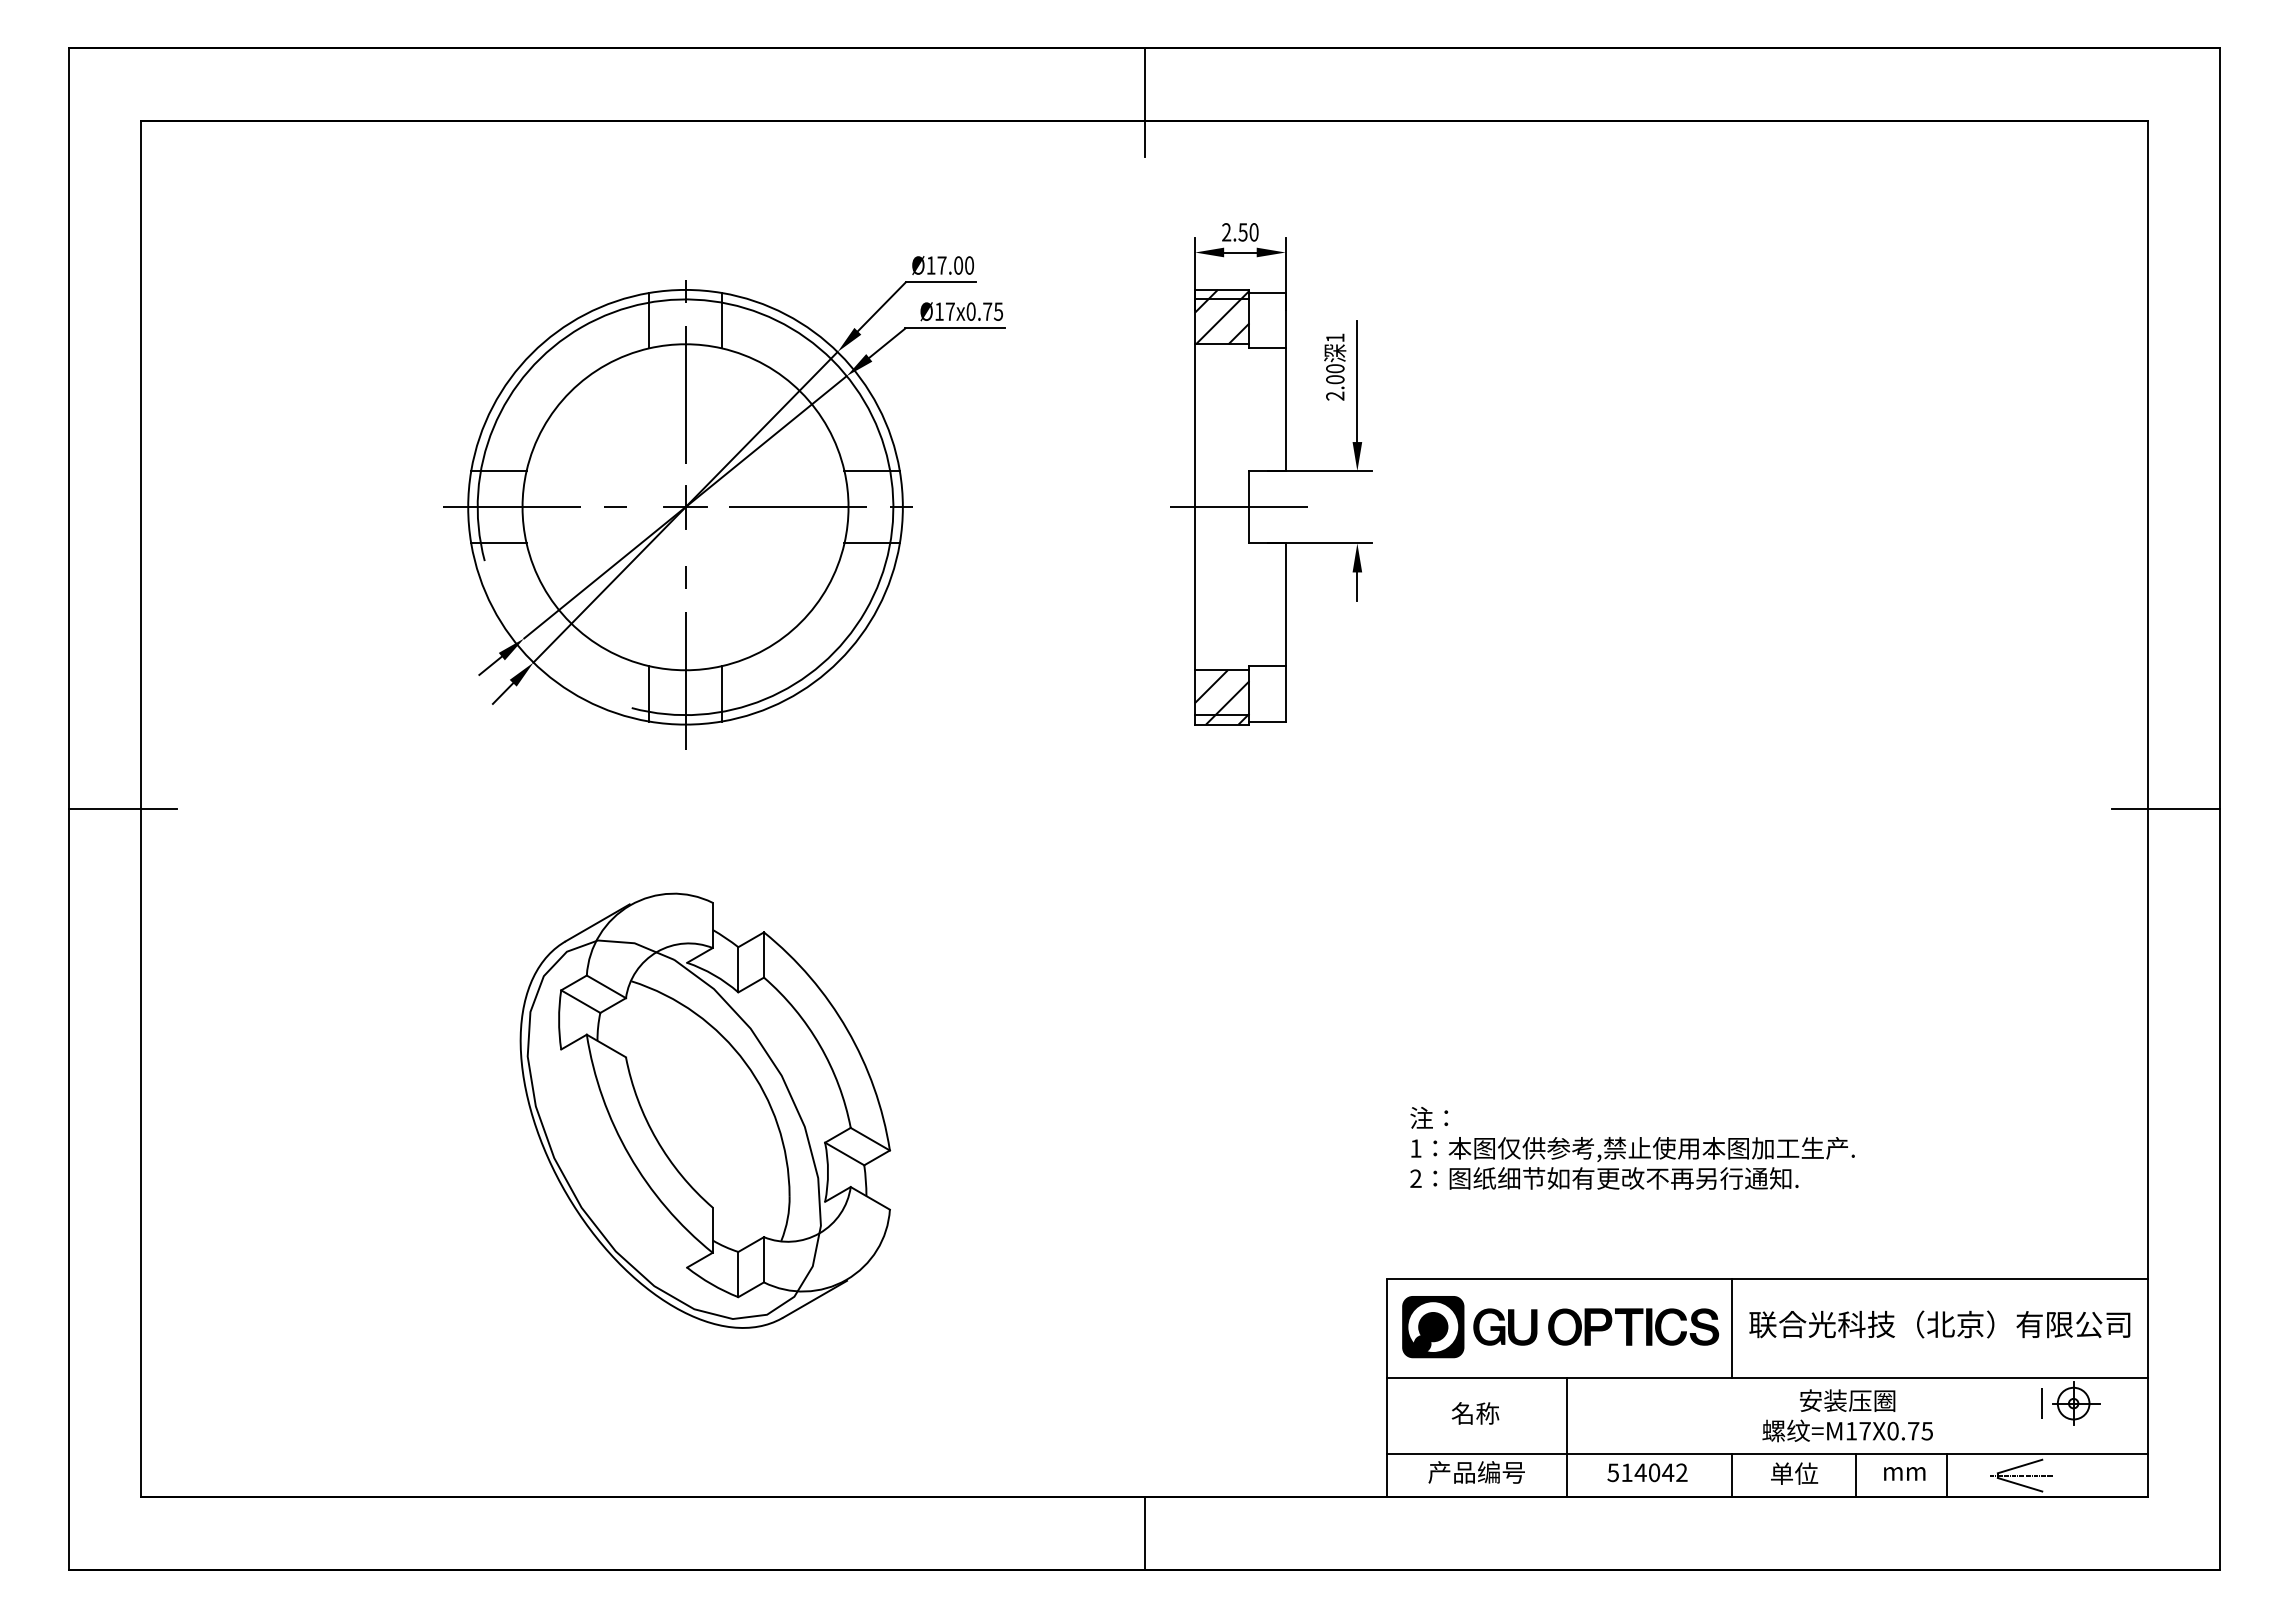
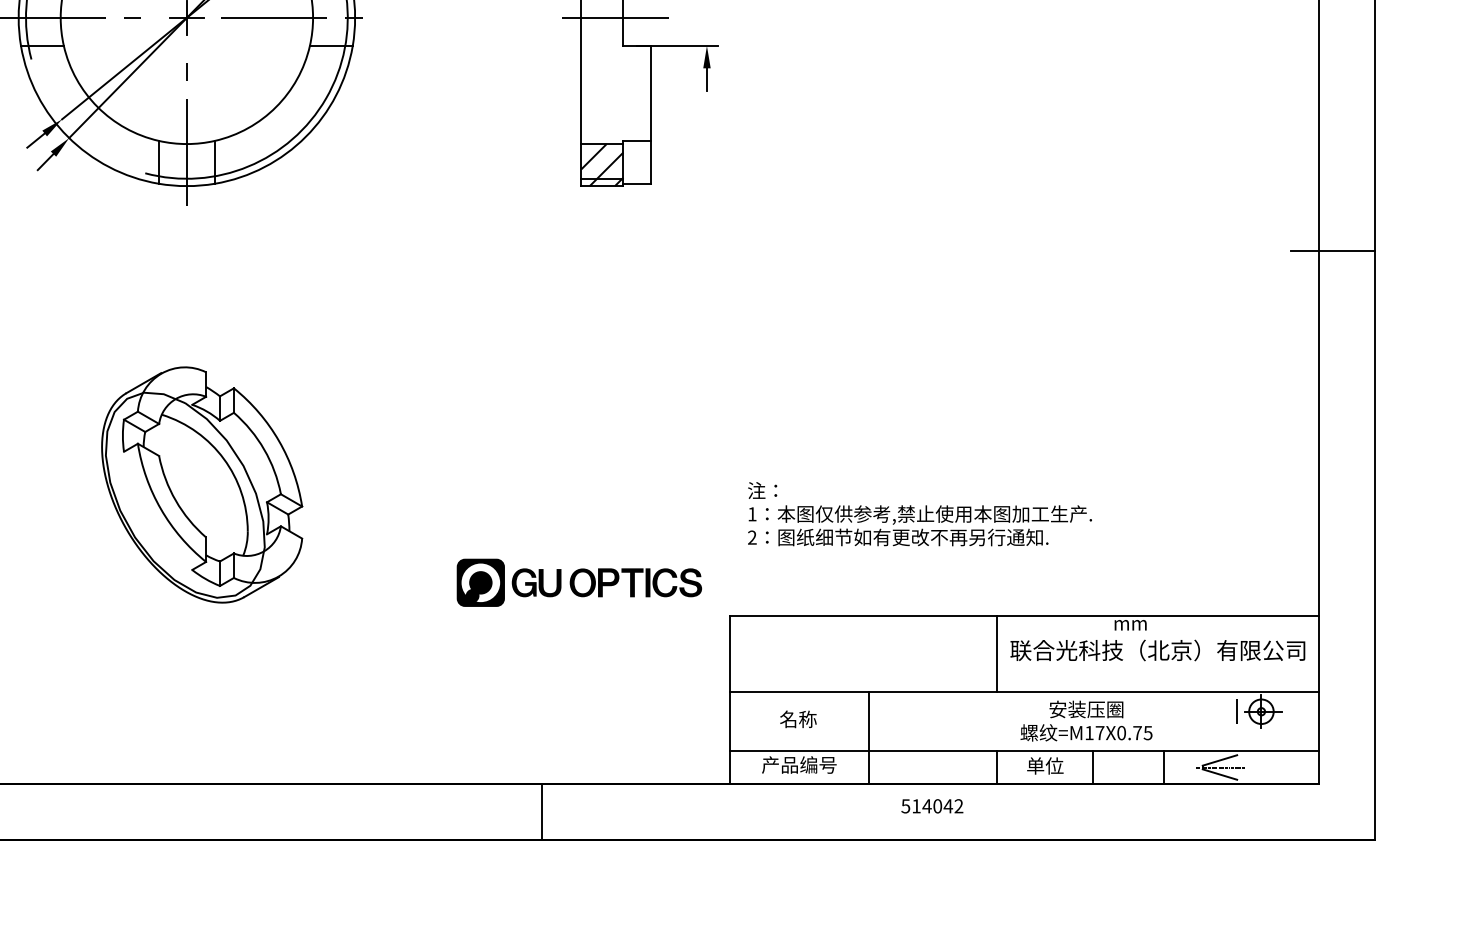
part: (704, 1110) -> (201, 484), size x0.7
part: (1560, 1327) -> (579, 583), moved
text: (1647, 1472) -> (932, 806), moved
text: (1904, 1473) -> (1130, 624), moved

